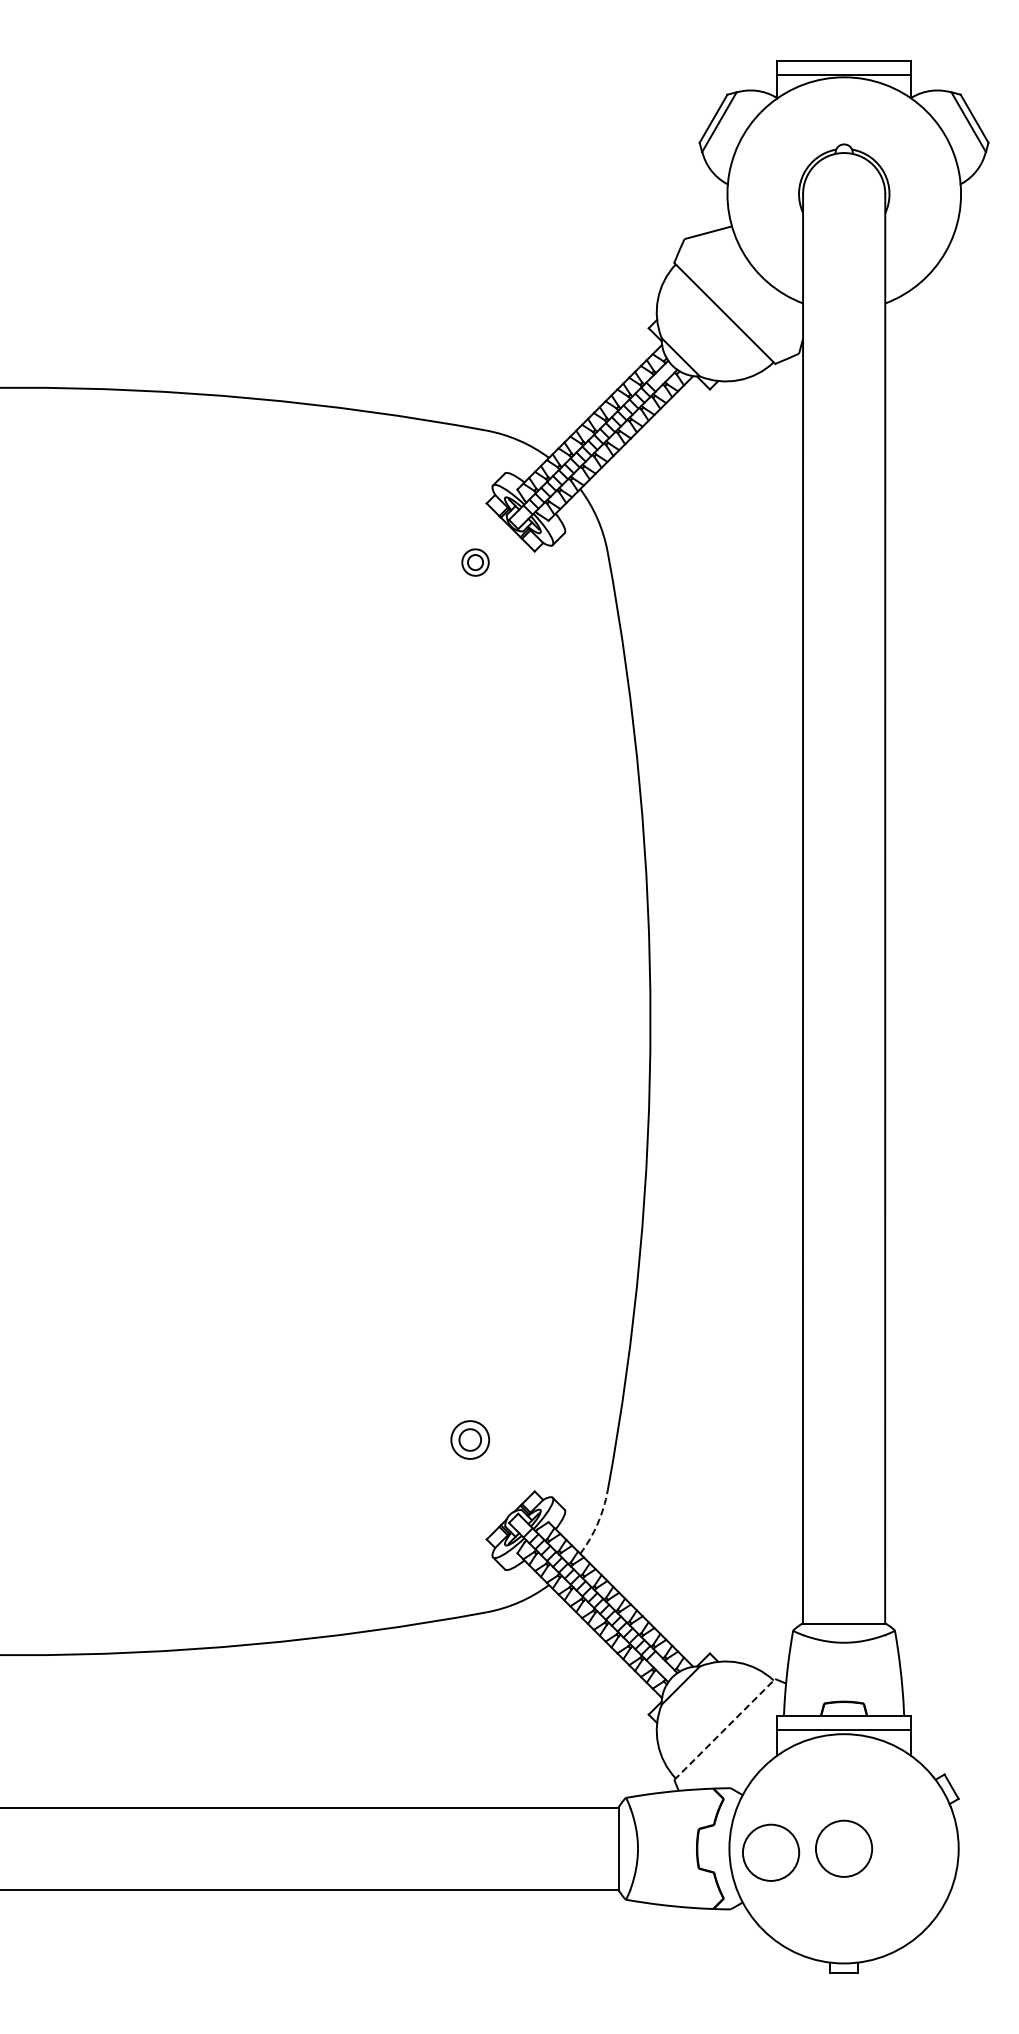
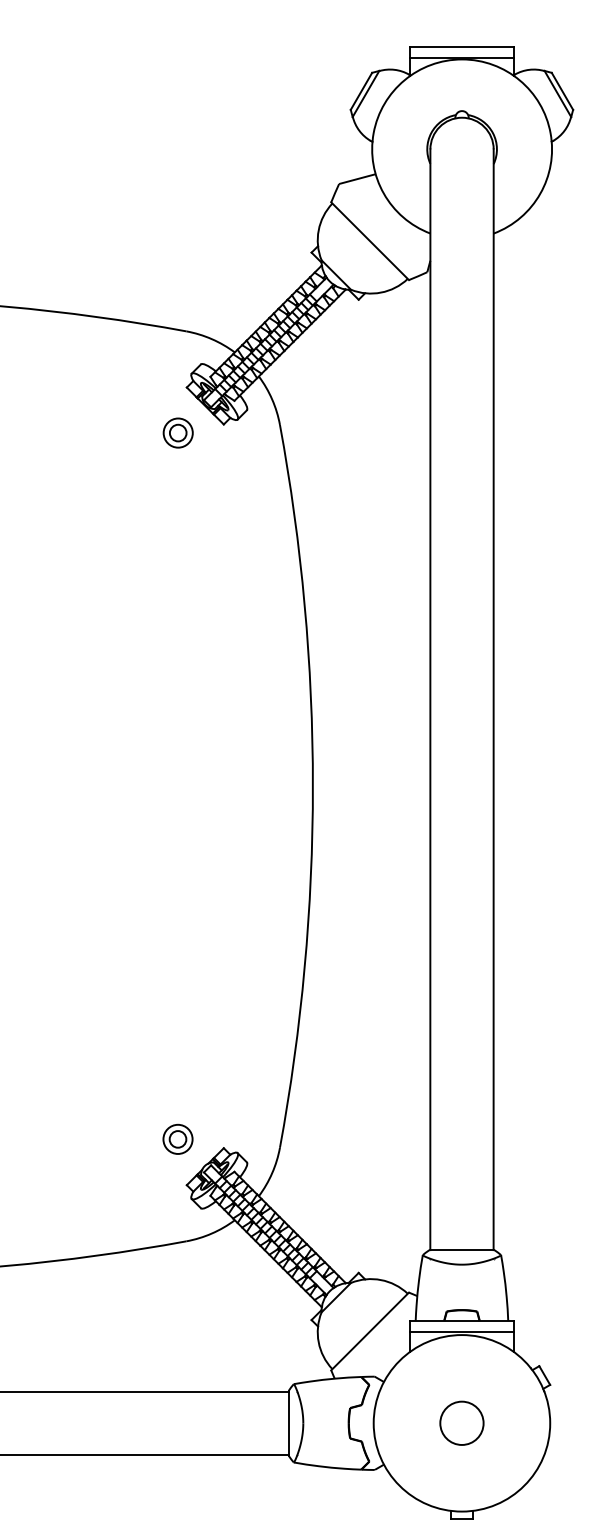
part: (475, 562) -> (178, 432), size x1.43
part: (470, 1439) -> (178, 1138), moved
arc: (597, 1523) -> (272, 1172), dashed -> solid
line: (725, 1729) -> (370, 1331), dashed -> solid
circle: (771, 1852) -> (406, 1426), removed

